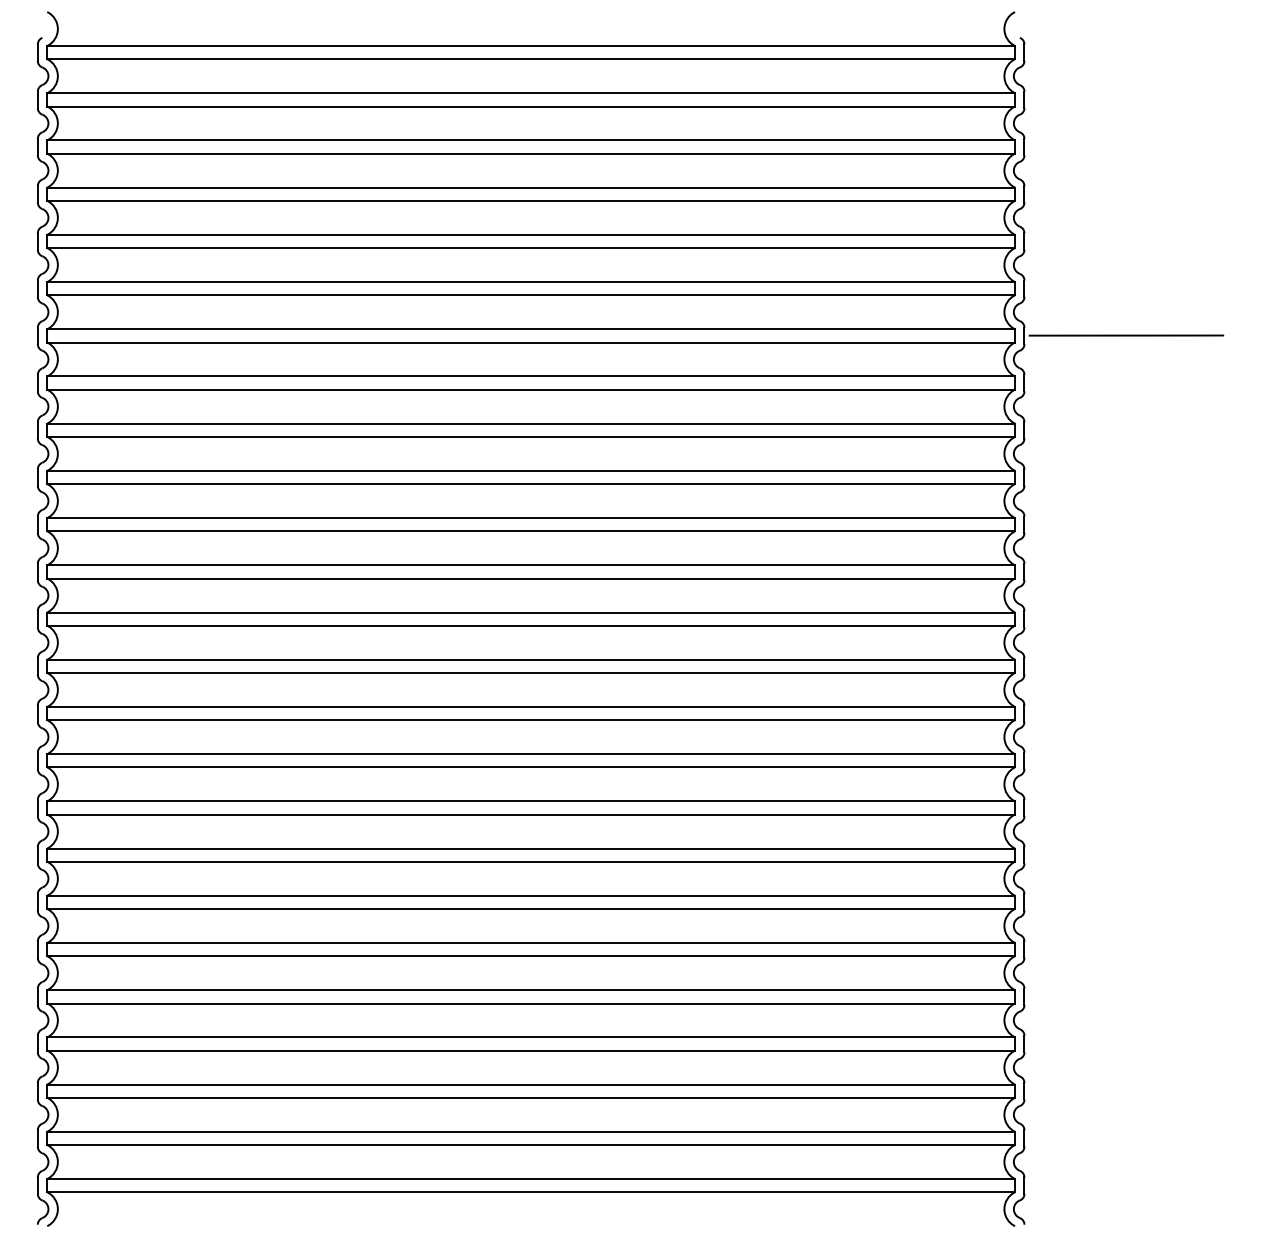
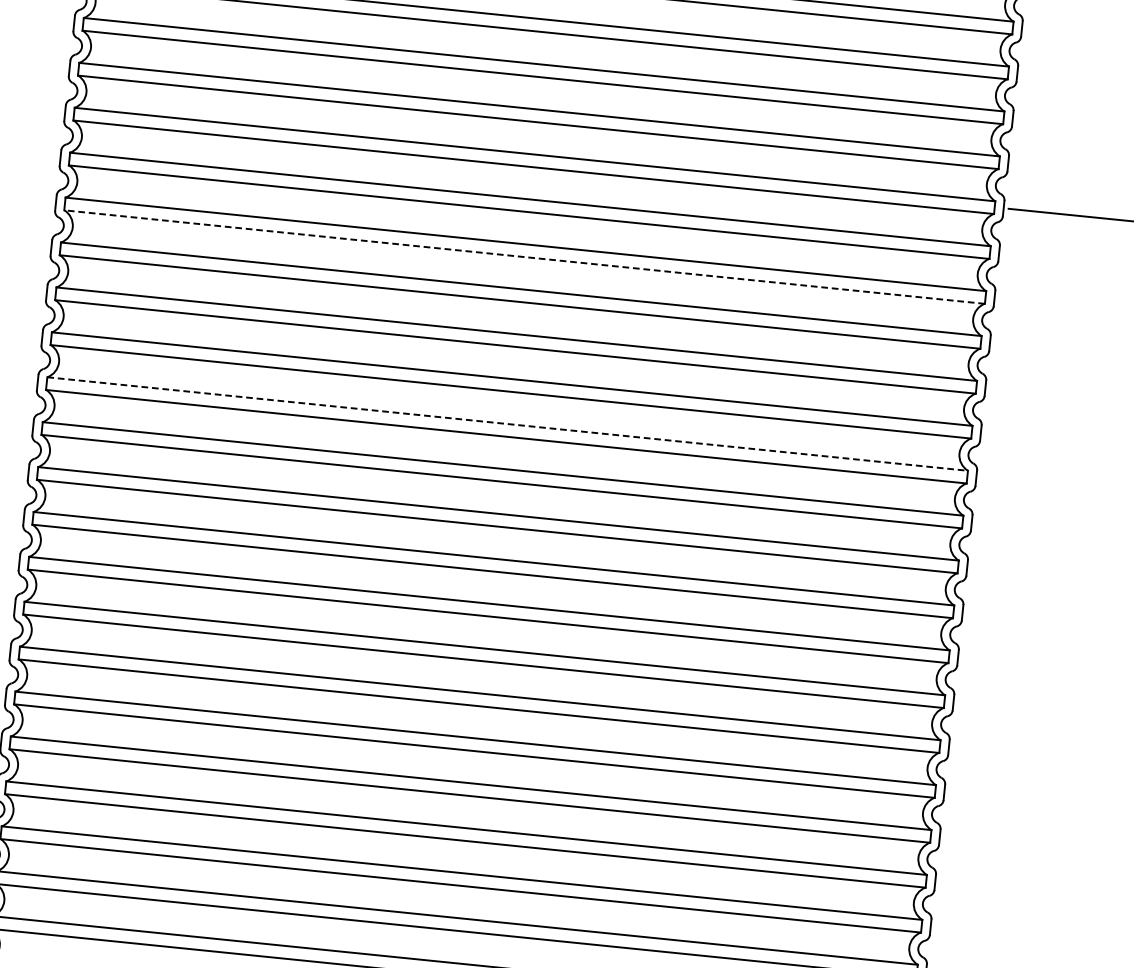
line: (531, 437) -> (524, 257), solid -> dashed
line: (531, 612) -> (507, 424), solid -> dashed

